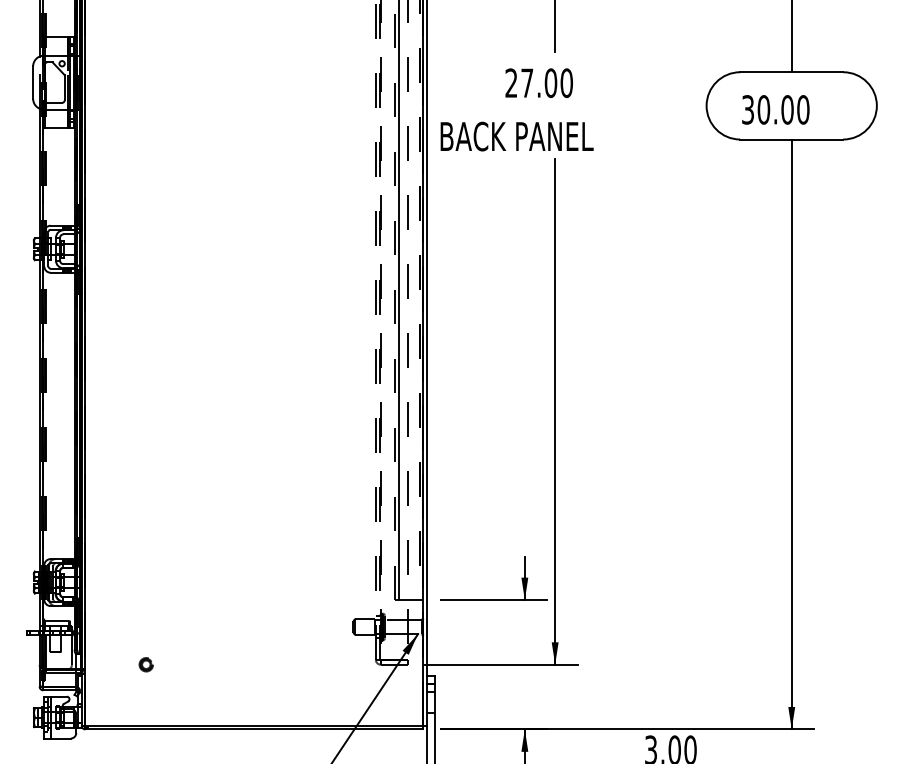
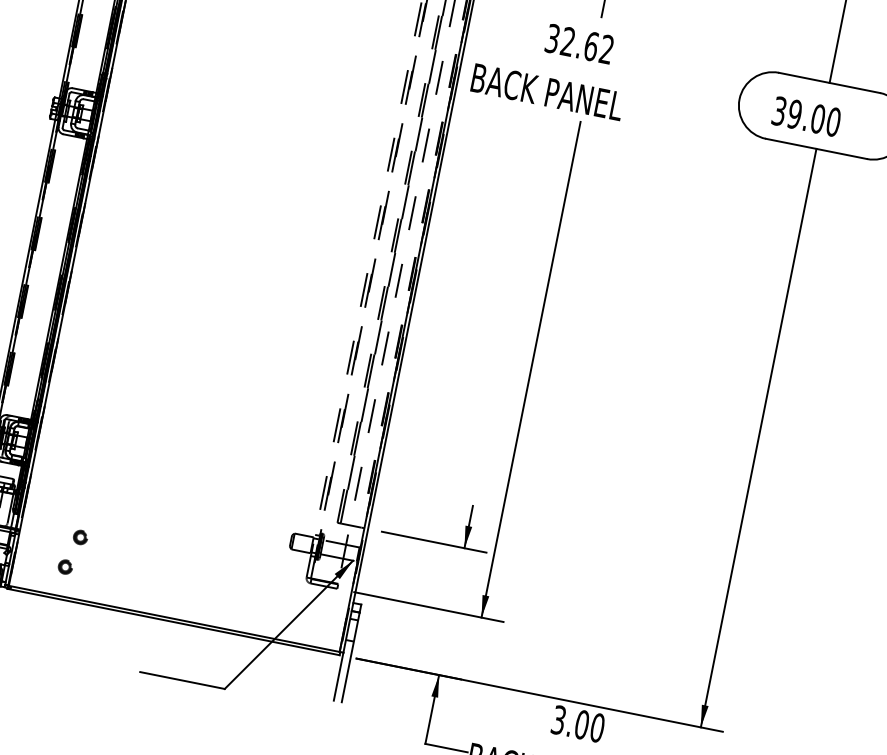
text: (538, 83) -> (579, 44), 27.00 -> 32.62
text: (763, 109) -> (794, 113), 30.00 -> 39.00
part: (136, 696) -> (64, 566), added

